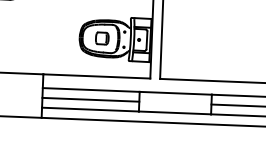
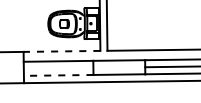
line: (96, 76) -> (61, 51), solid -> dashed
line: (90, 98) -> (58, 67), removed
line: (90, 109) -> (58, 75), solid -> dashed

